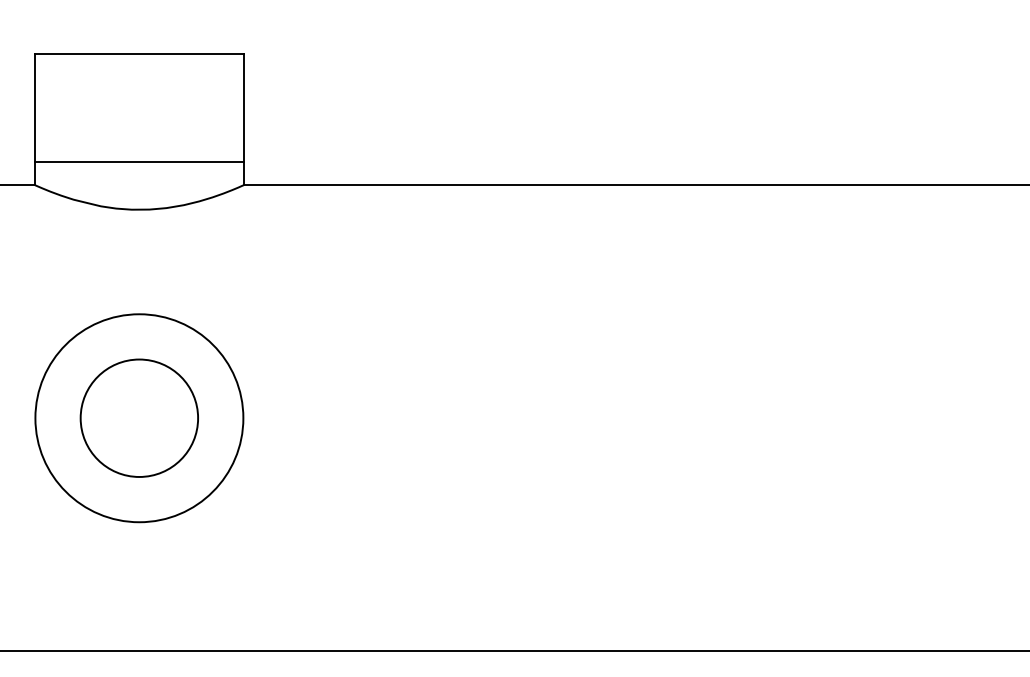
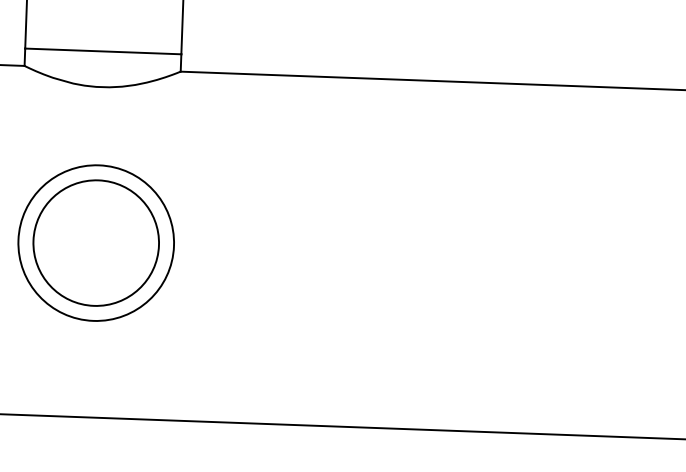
circle: (139, 418) -> (96, 243), size x1.43

